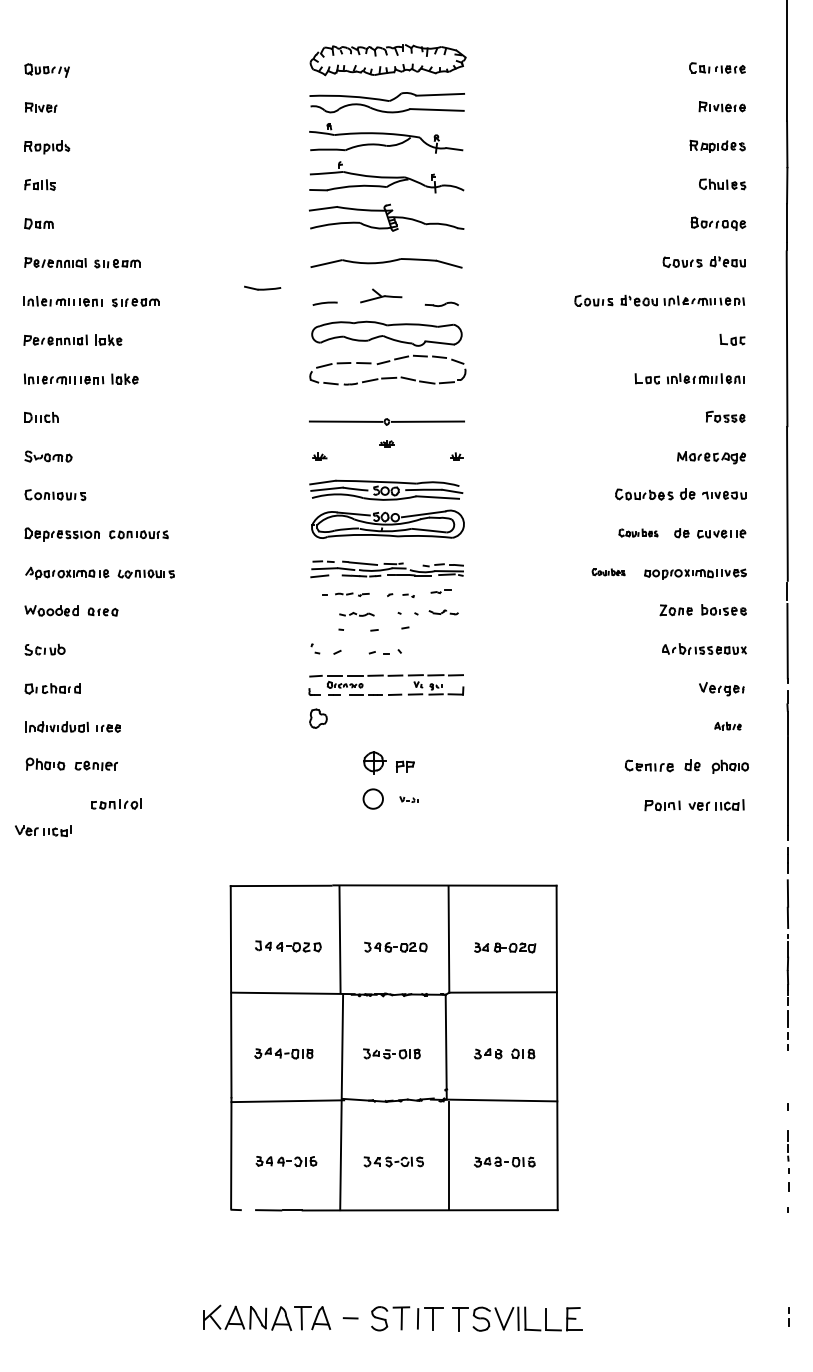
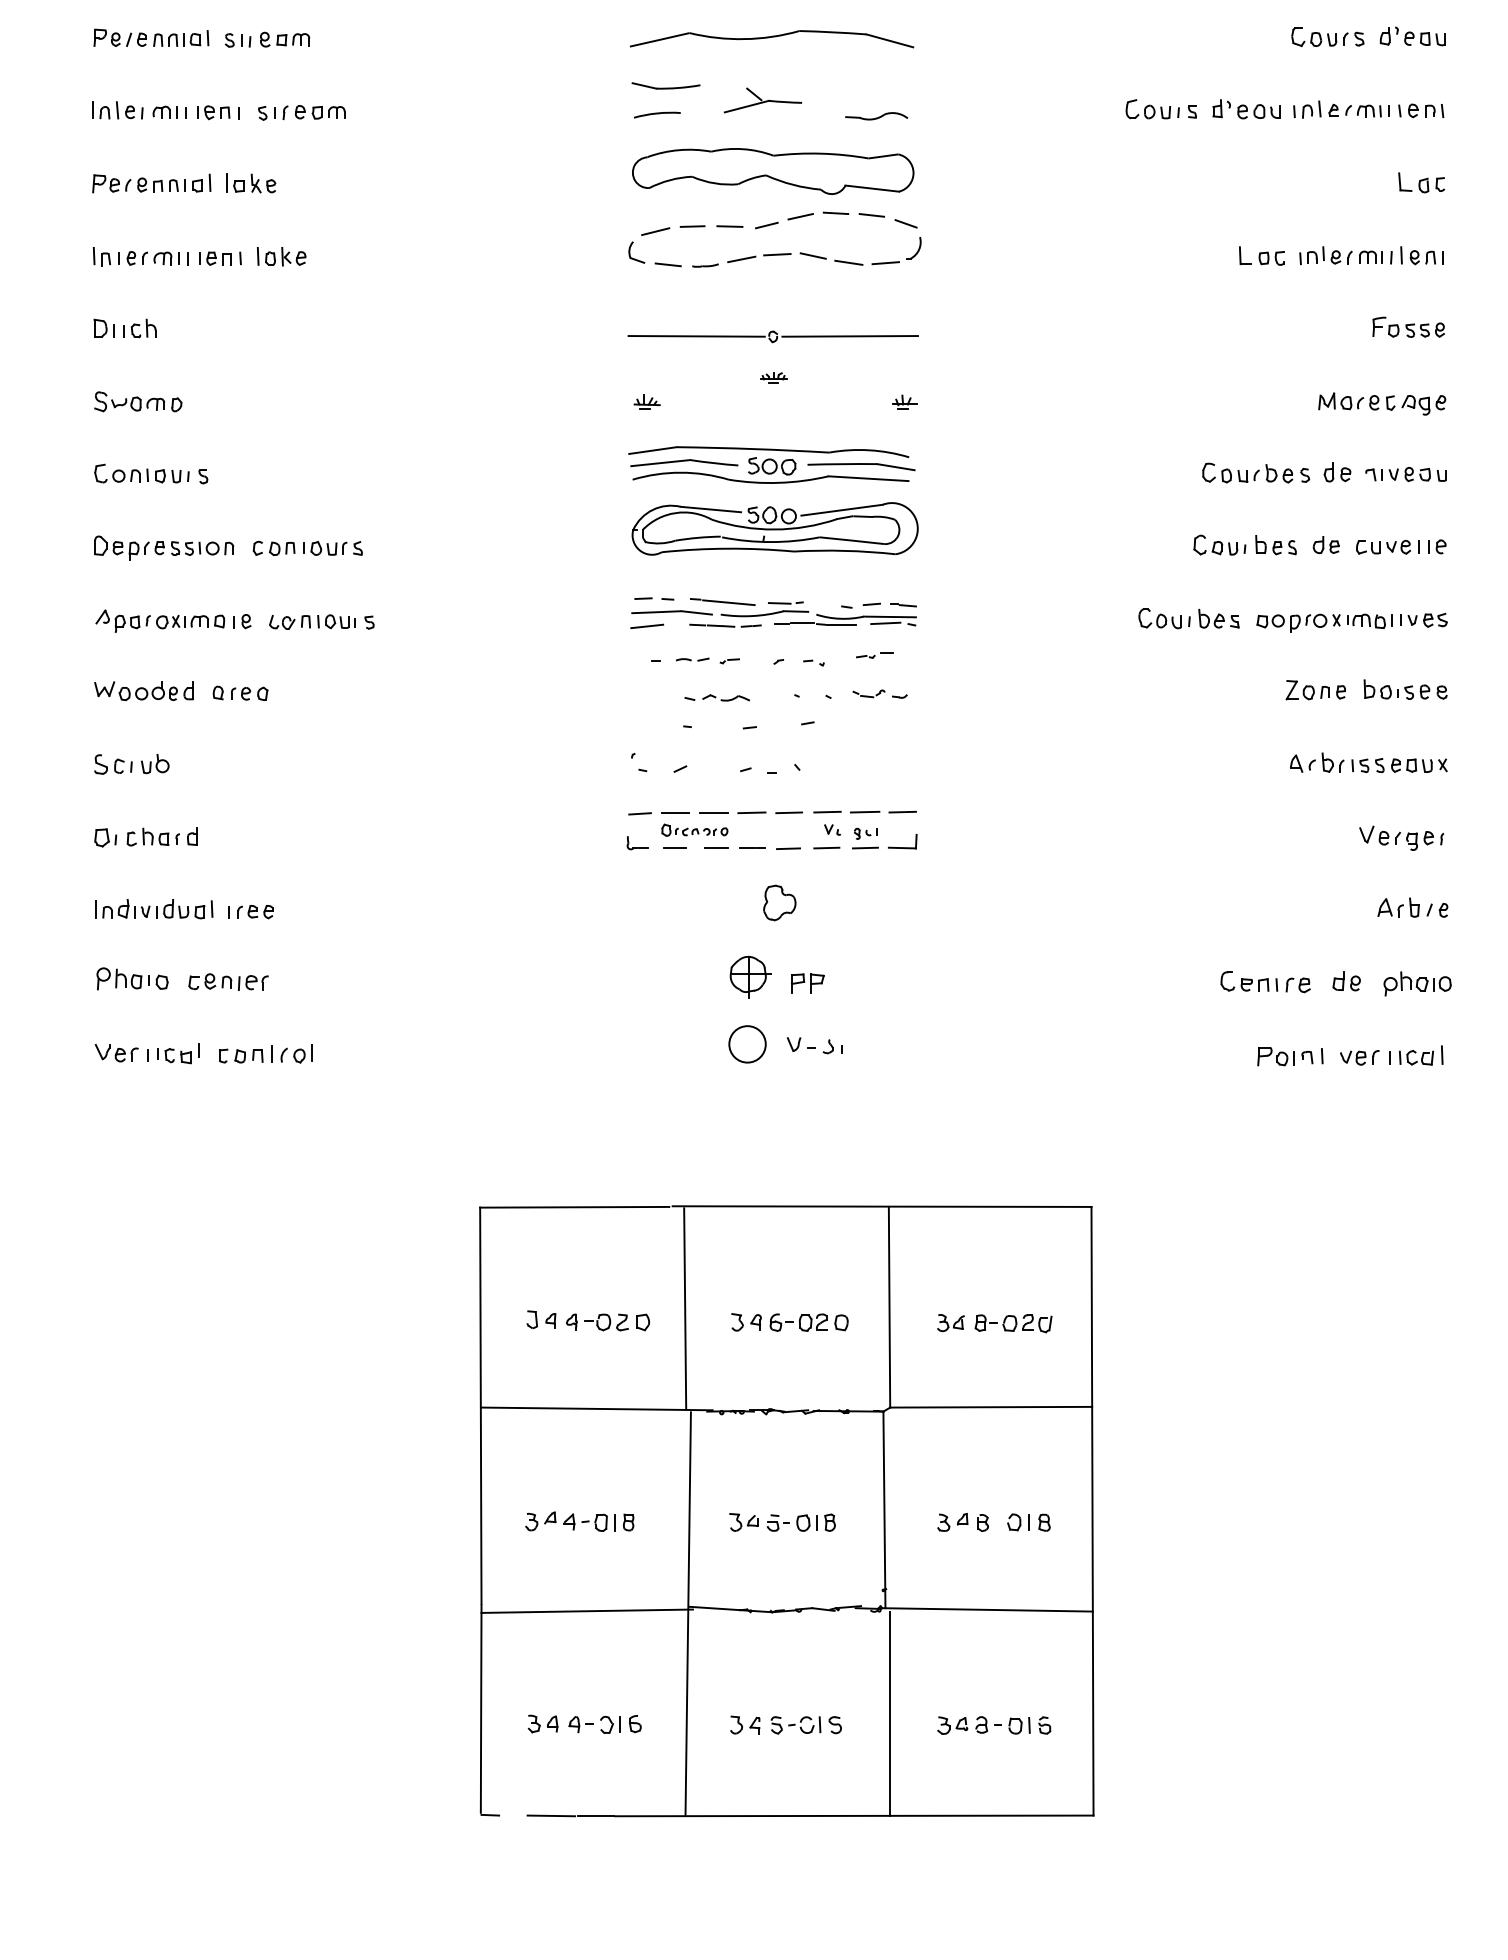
part: (262, 287) -> (665, 84), moved
part: (638, 532) -> (1245, 544), size x1.43
part: (608, 572) -> (1188, 619), size x1.67
part: (318, 718) -> (779, 902), moved
part: (727, 725) -> (1412, 906), size x1.43
part: (408, 799) -> (813, 1045), size x1.67
part: (43, 830) -> (147, 1052), moved

